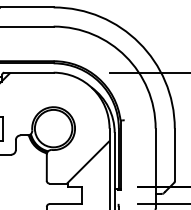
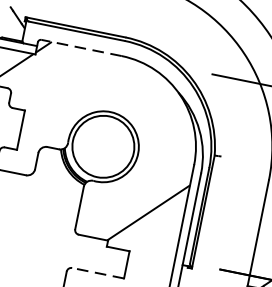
line: (28, 72) -> (80, 47), solid -> dashed
line: (65, 204) -> (97, 273), solid -> dashed

